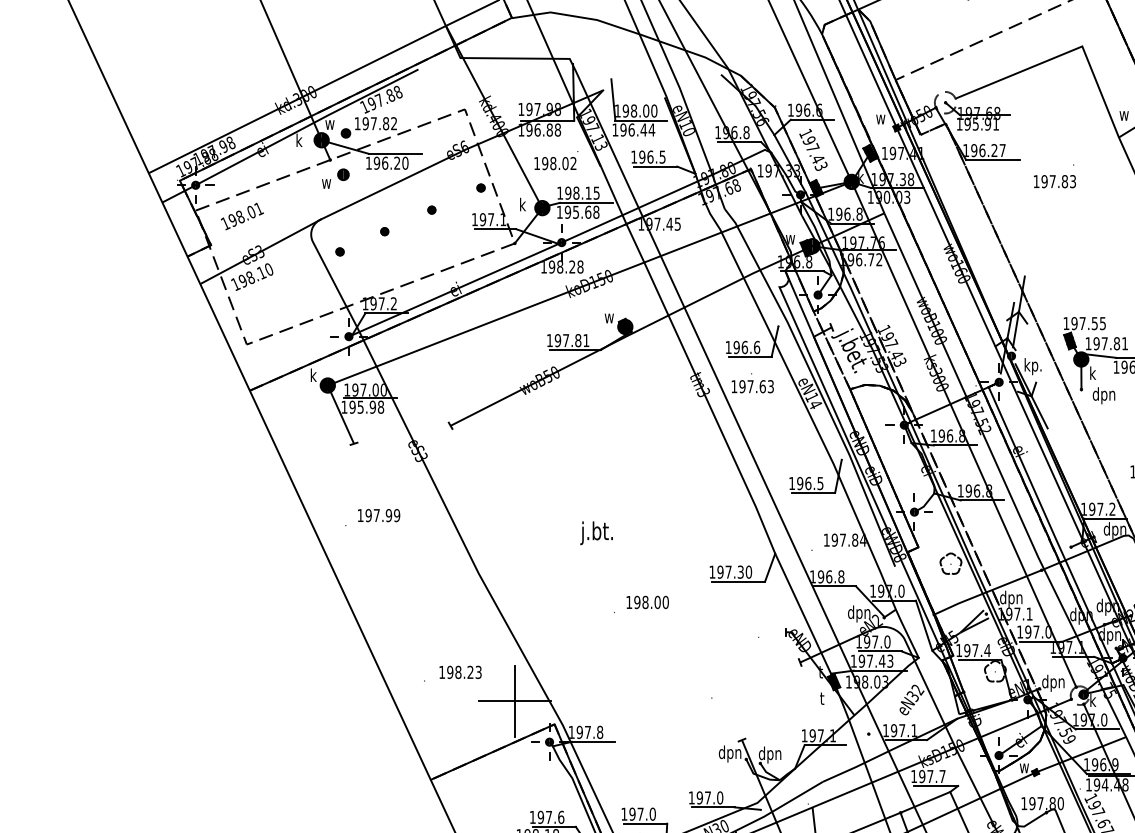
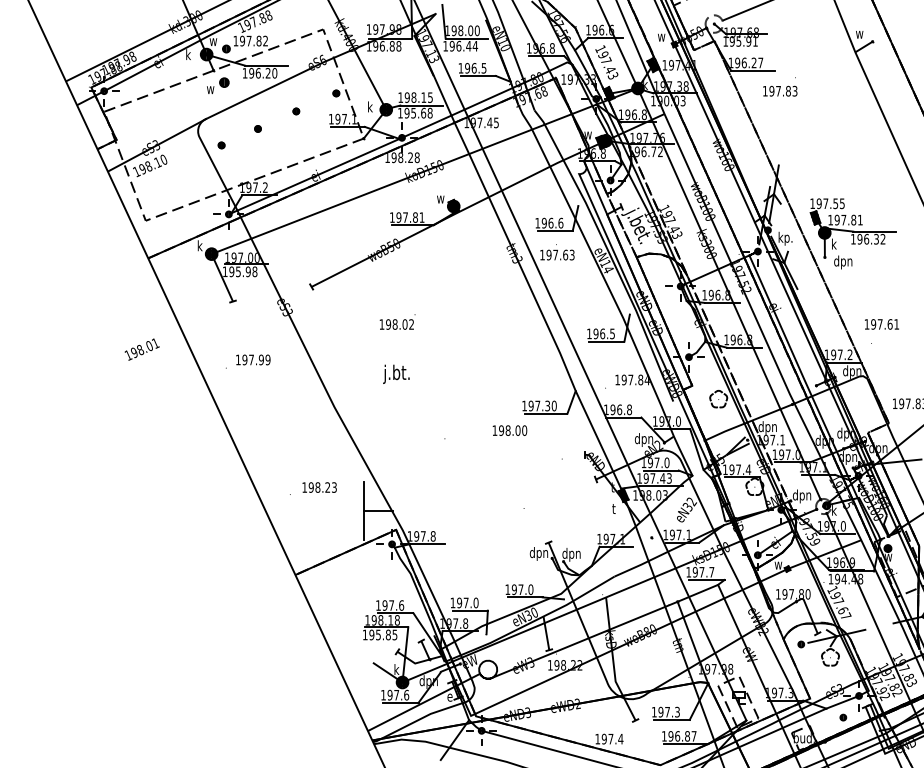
text: (556, 159) -> (397, 321), moved
text: (1055, 175) -> (780, 86), moved
text: (241, 216) -> (141, 349), moved
text: (596, 532) -> (396, 373), moved
text: (647, 602) -> (509, 430), moved
line: (495, 701) -> (348, 511), removed

